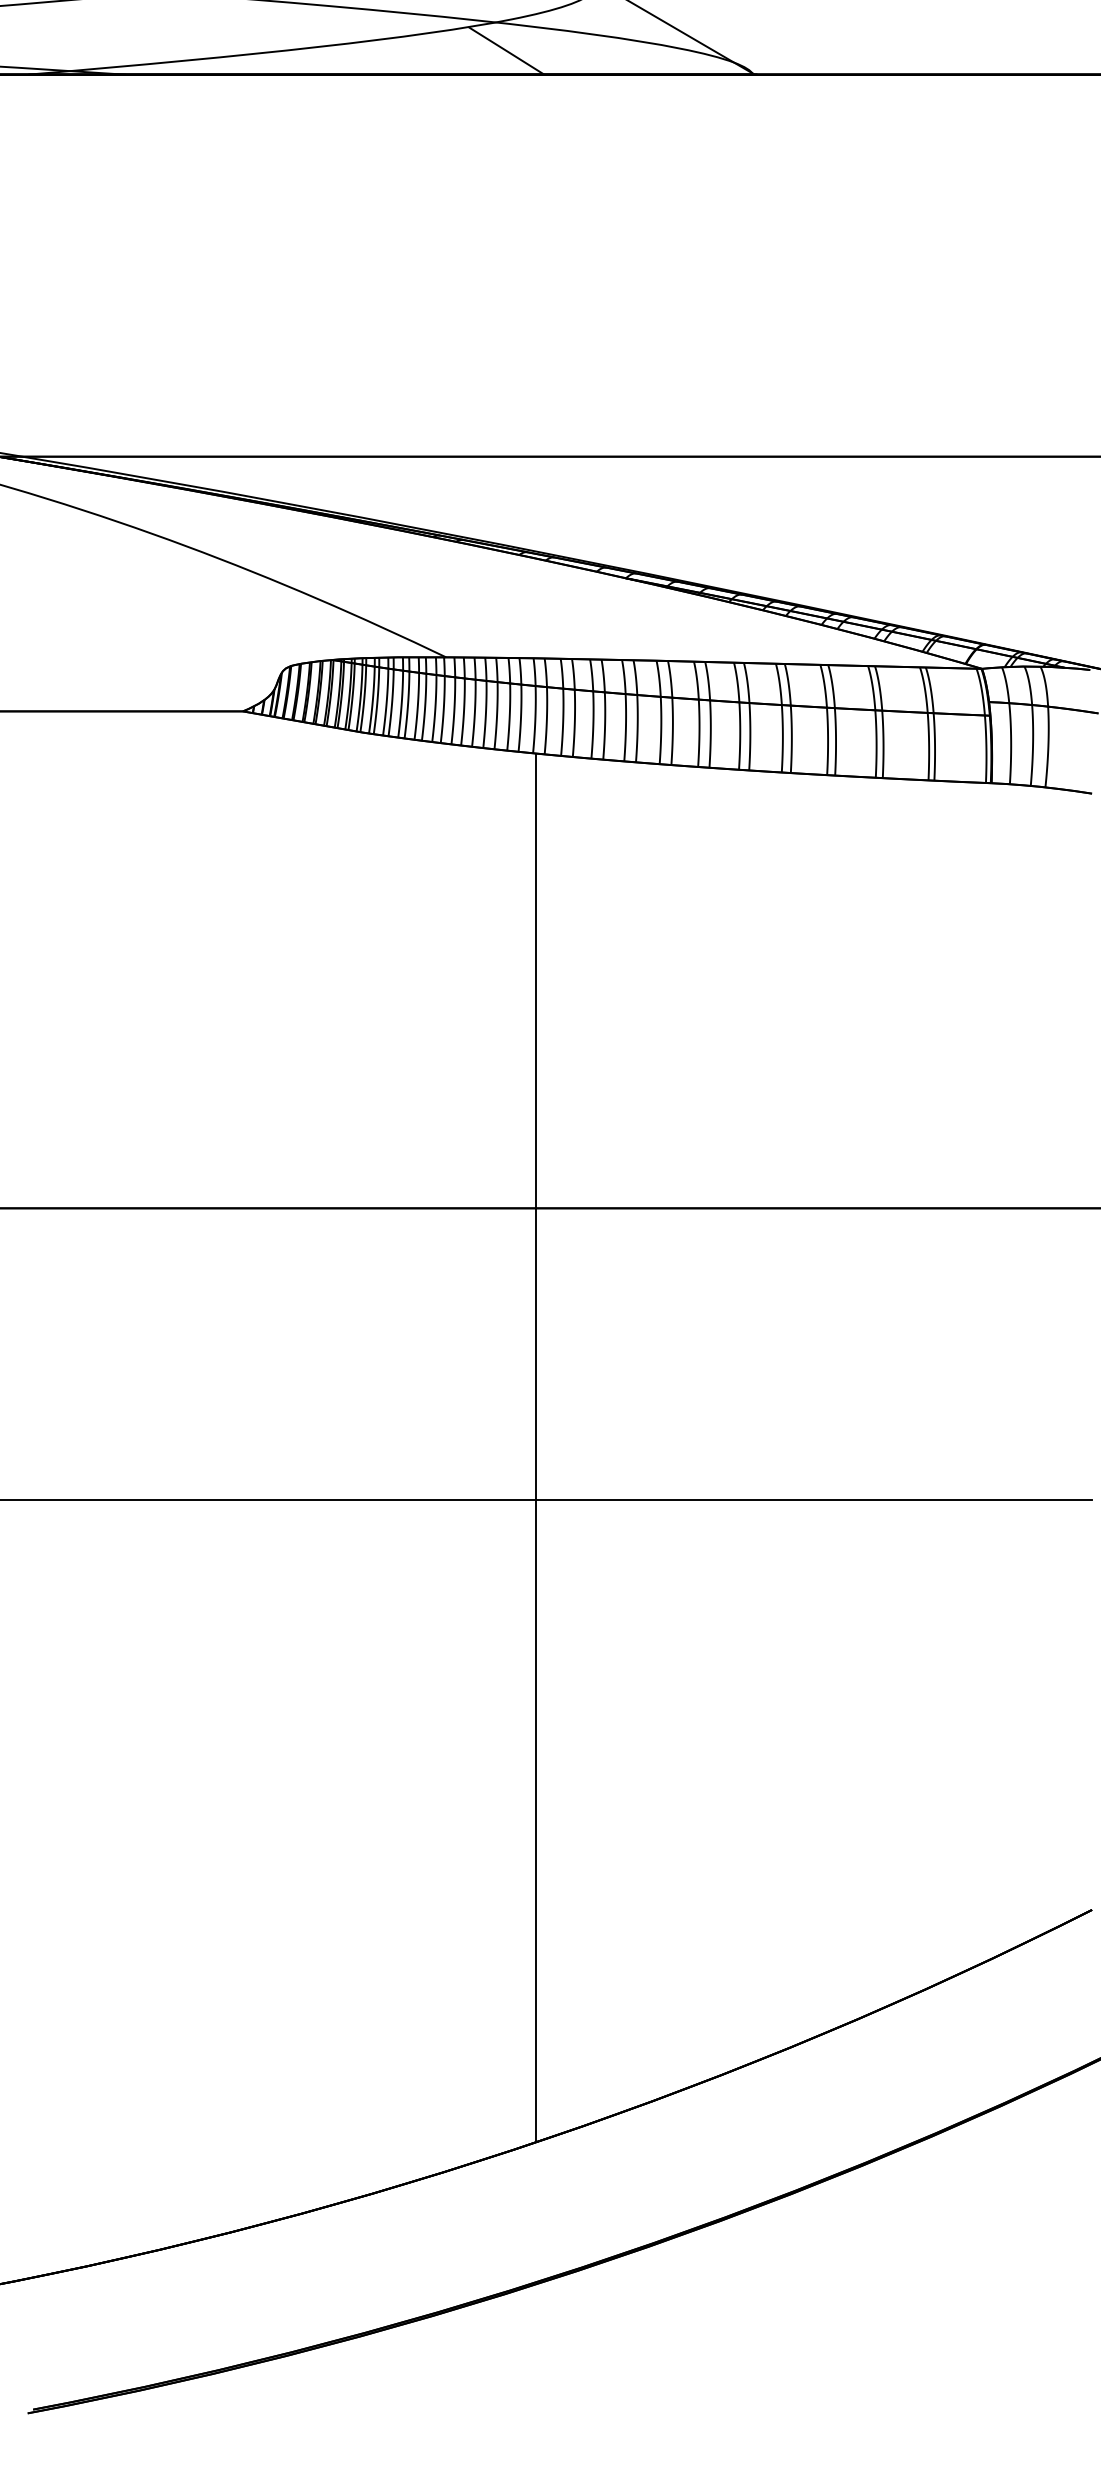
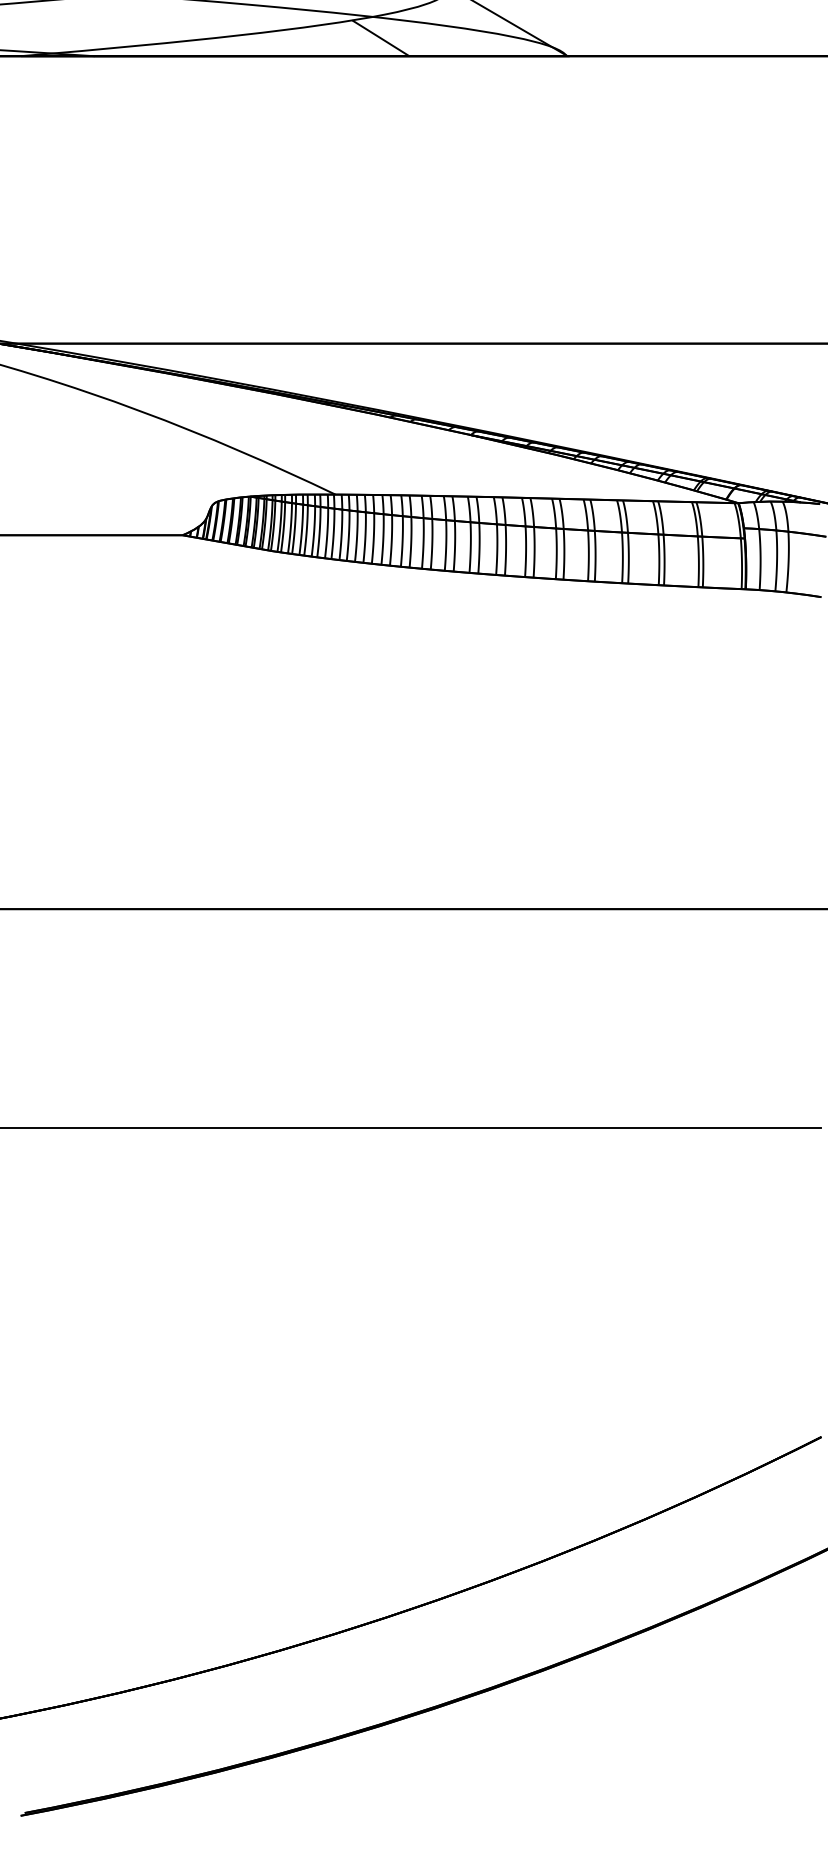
line: (535, 1447) -> (402, 1089), removed

